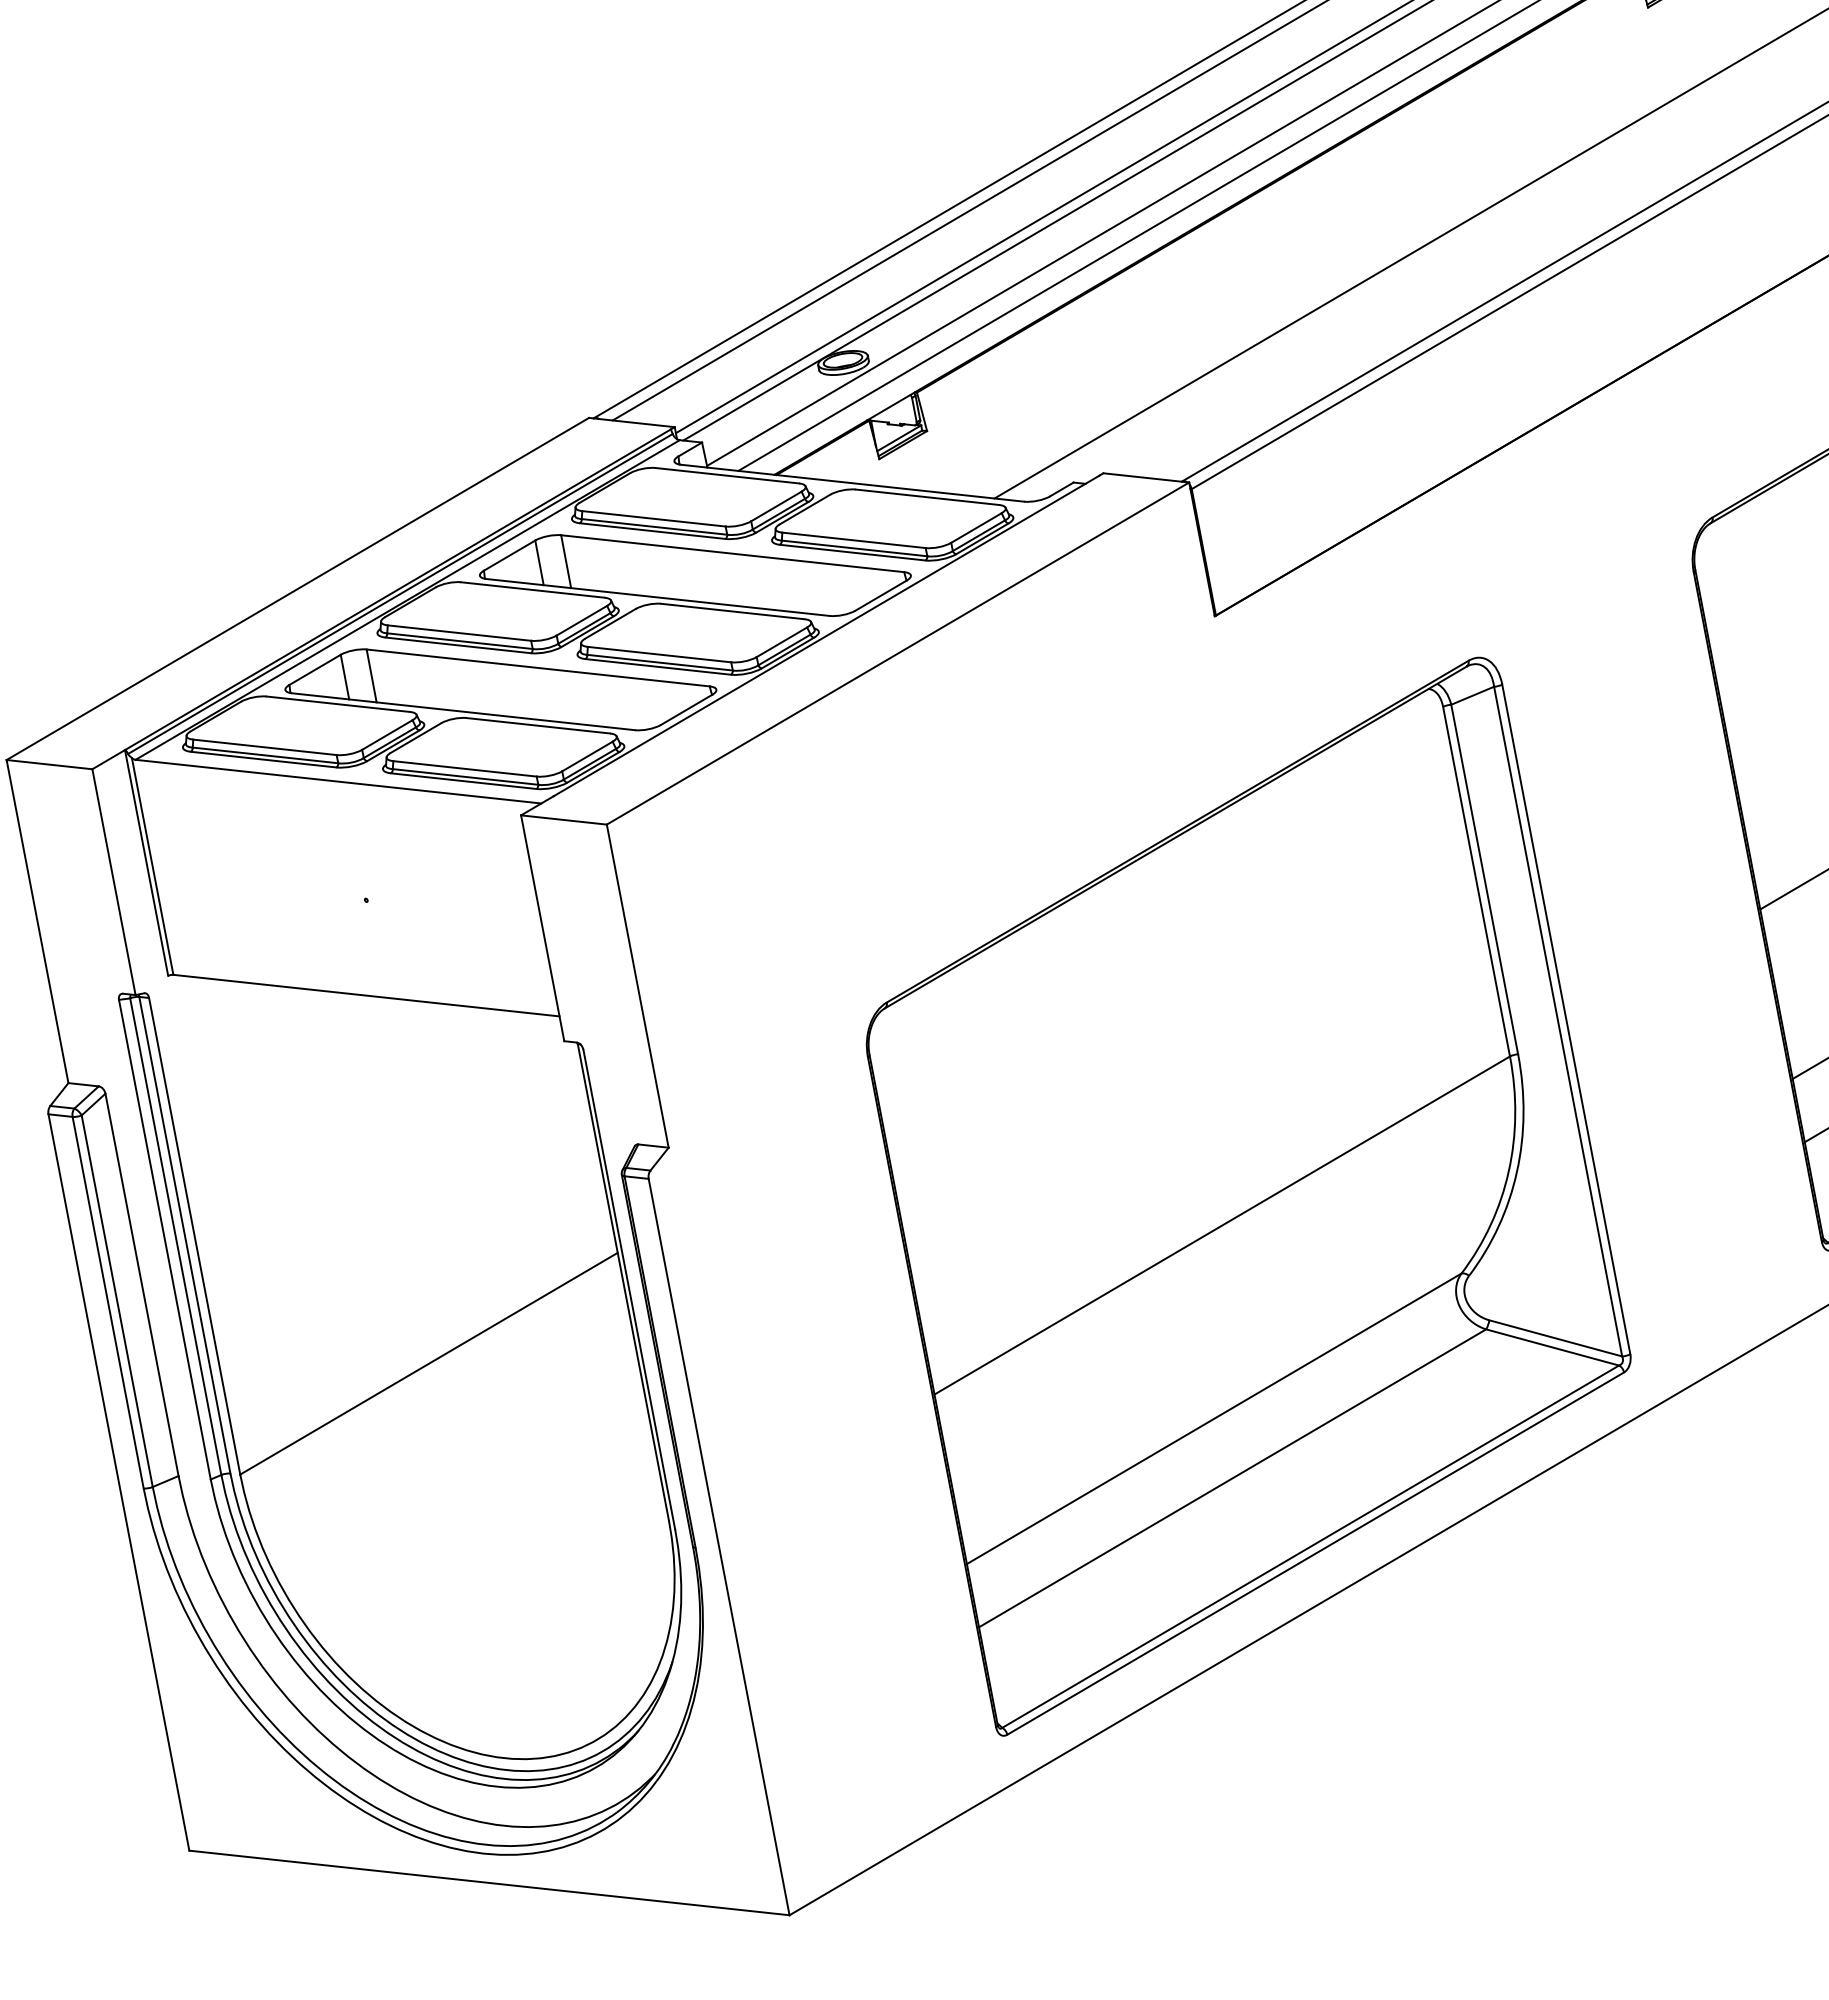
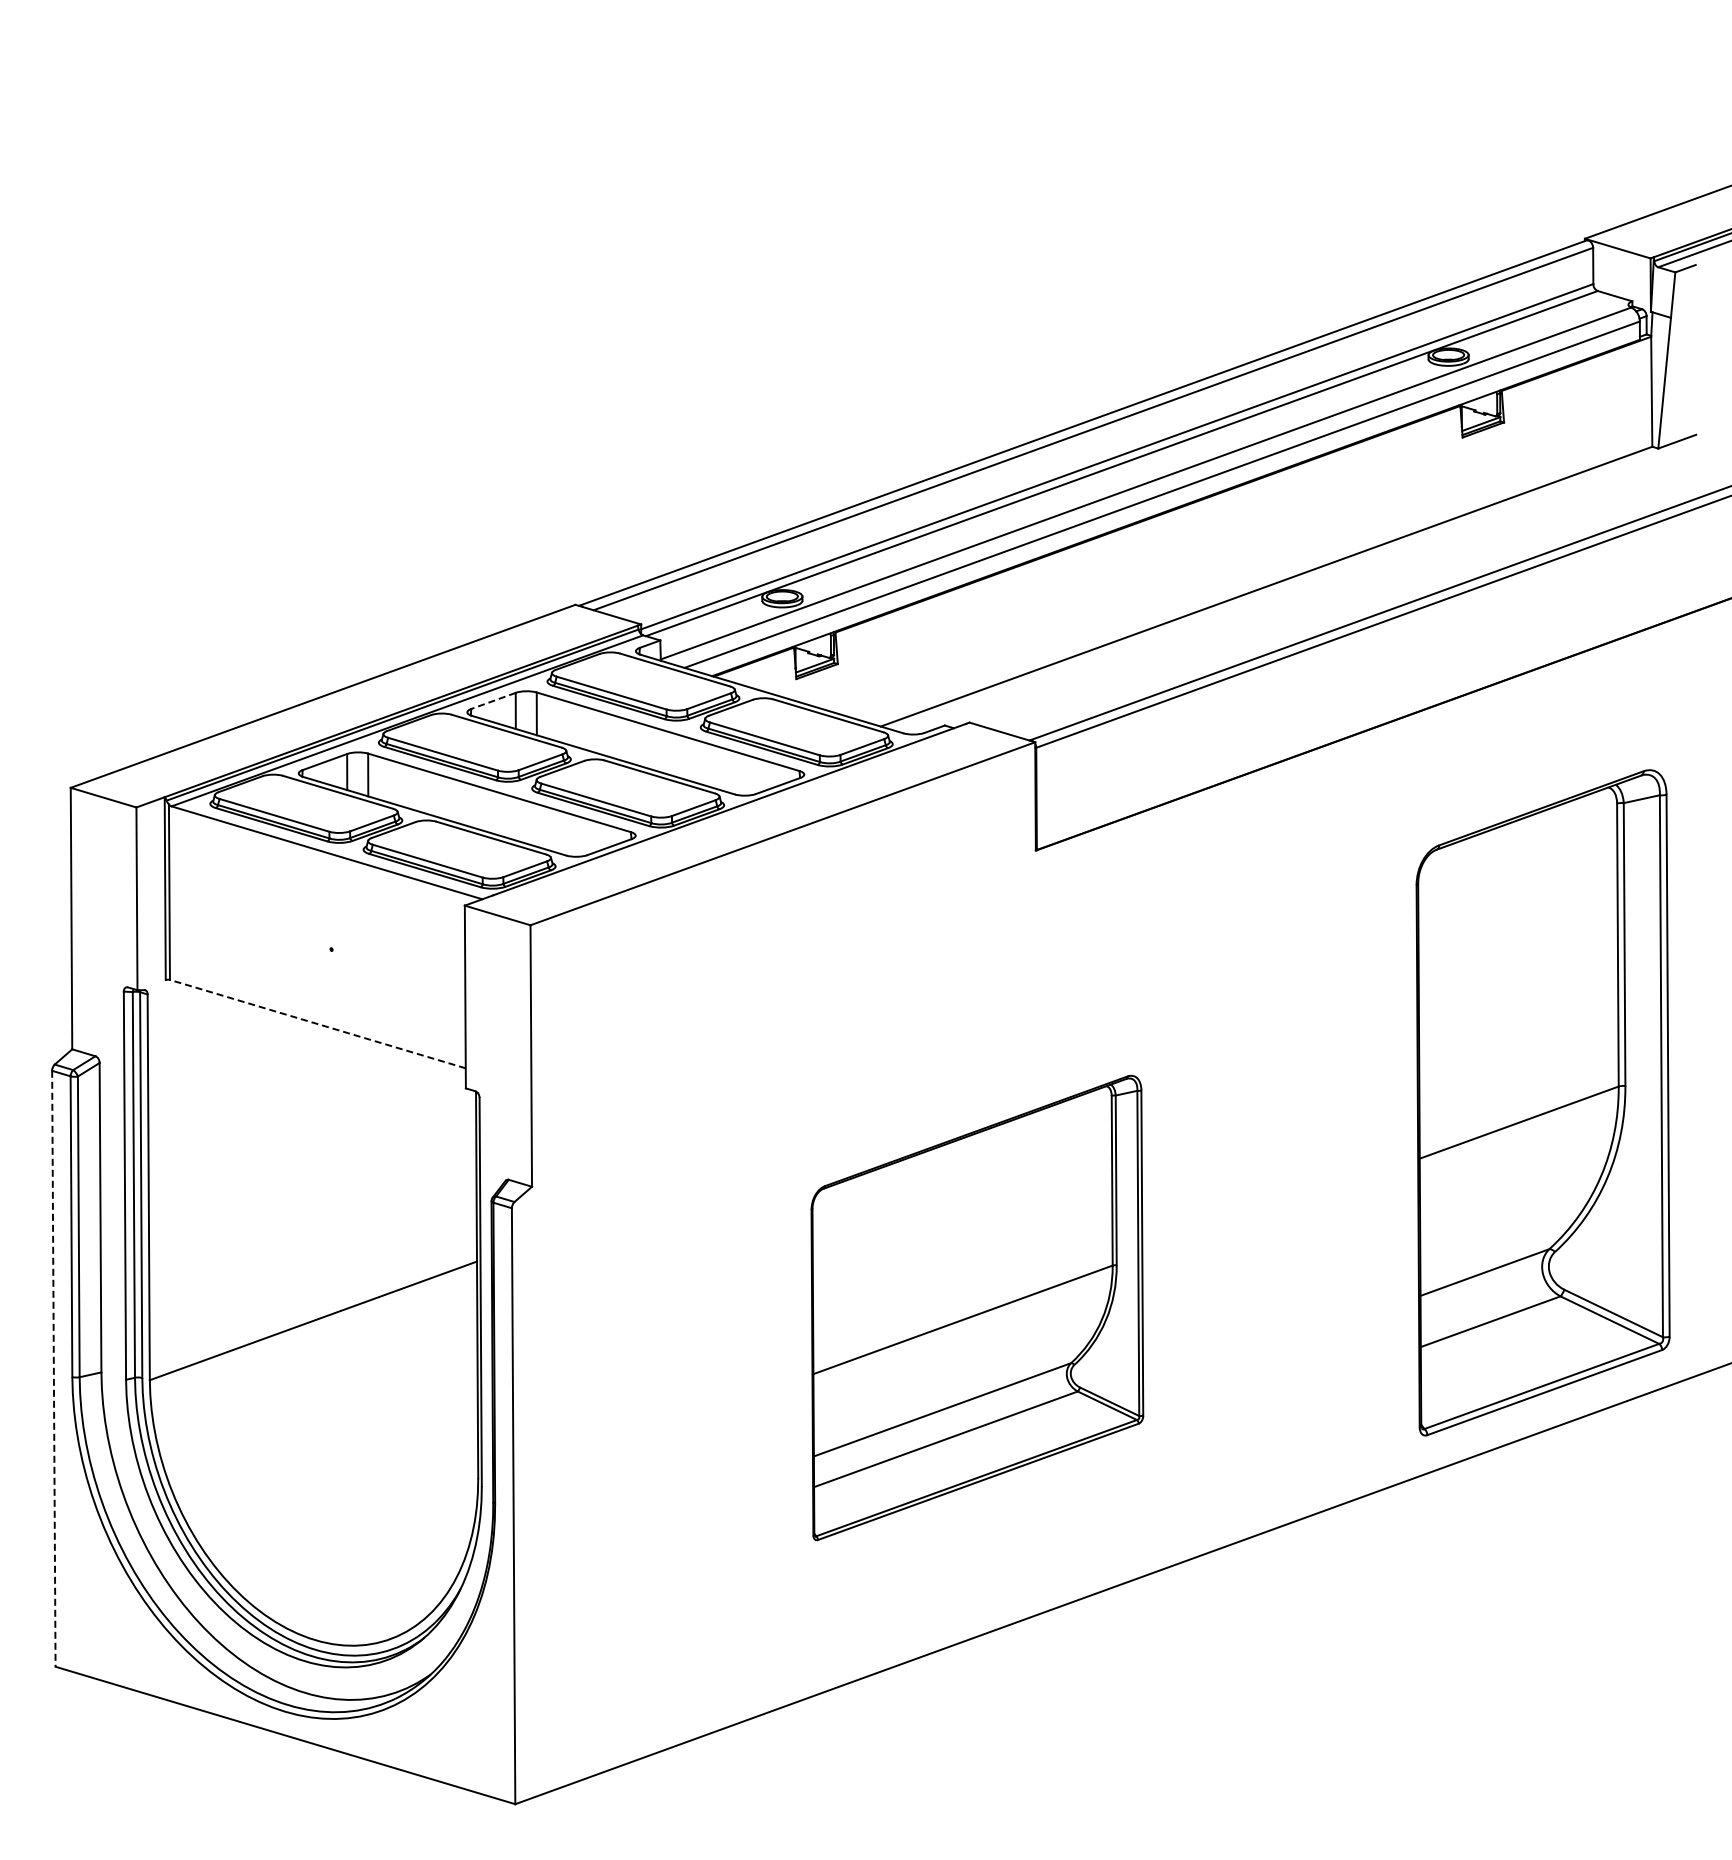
line: (509, 555) -> (493, 700), solid -> dashed
line: (365, 994) -> (317, 1023), solid -> dashed
part: (1247, 1194) -> (977, 1307), size x0.6
line: (118, 1482) -> (53, 1368), solid -> dashed

